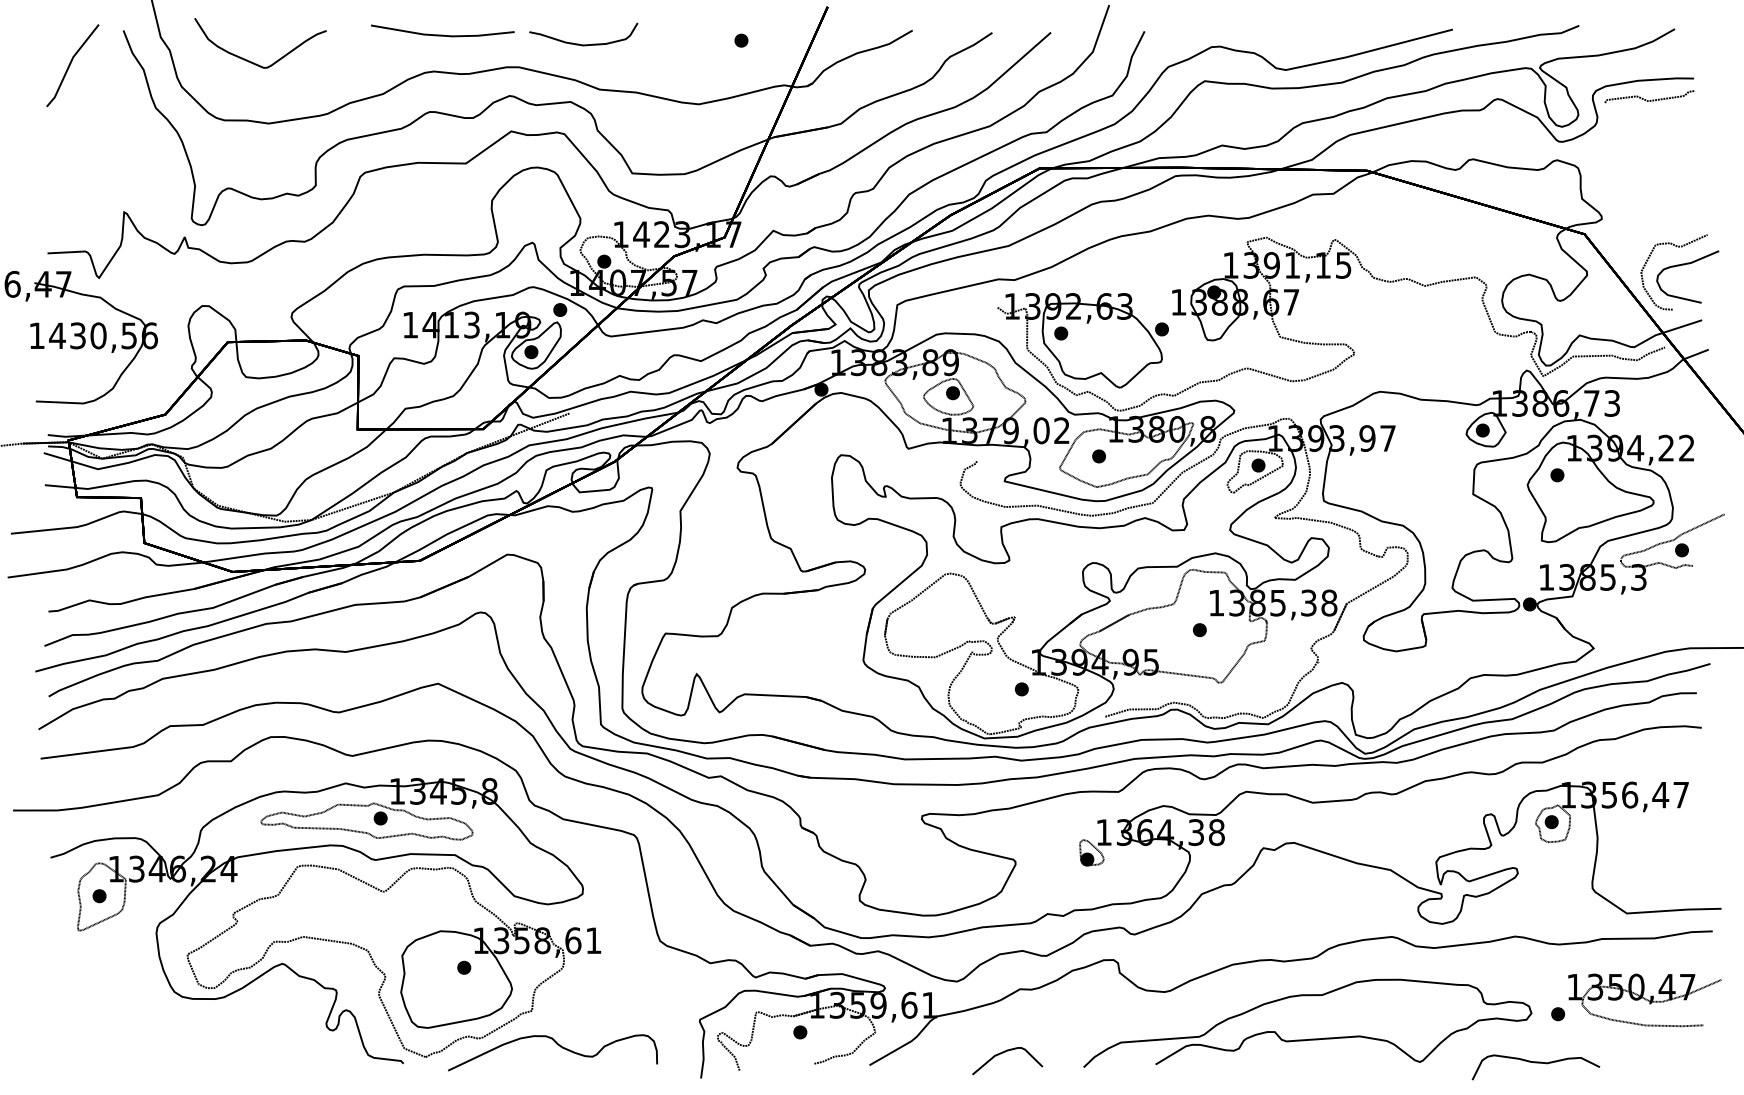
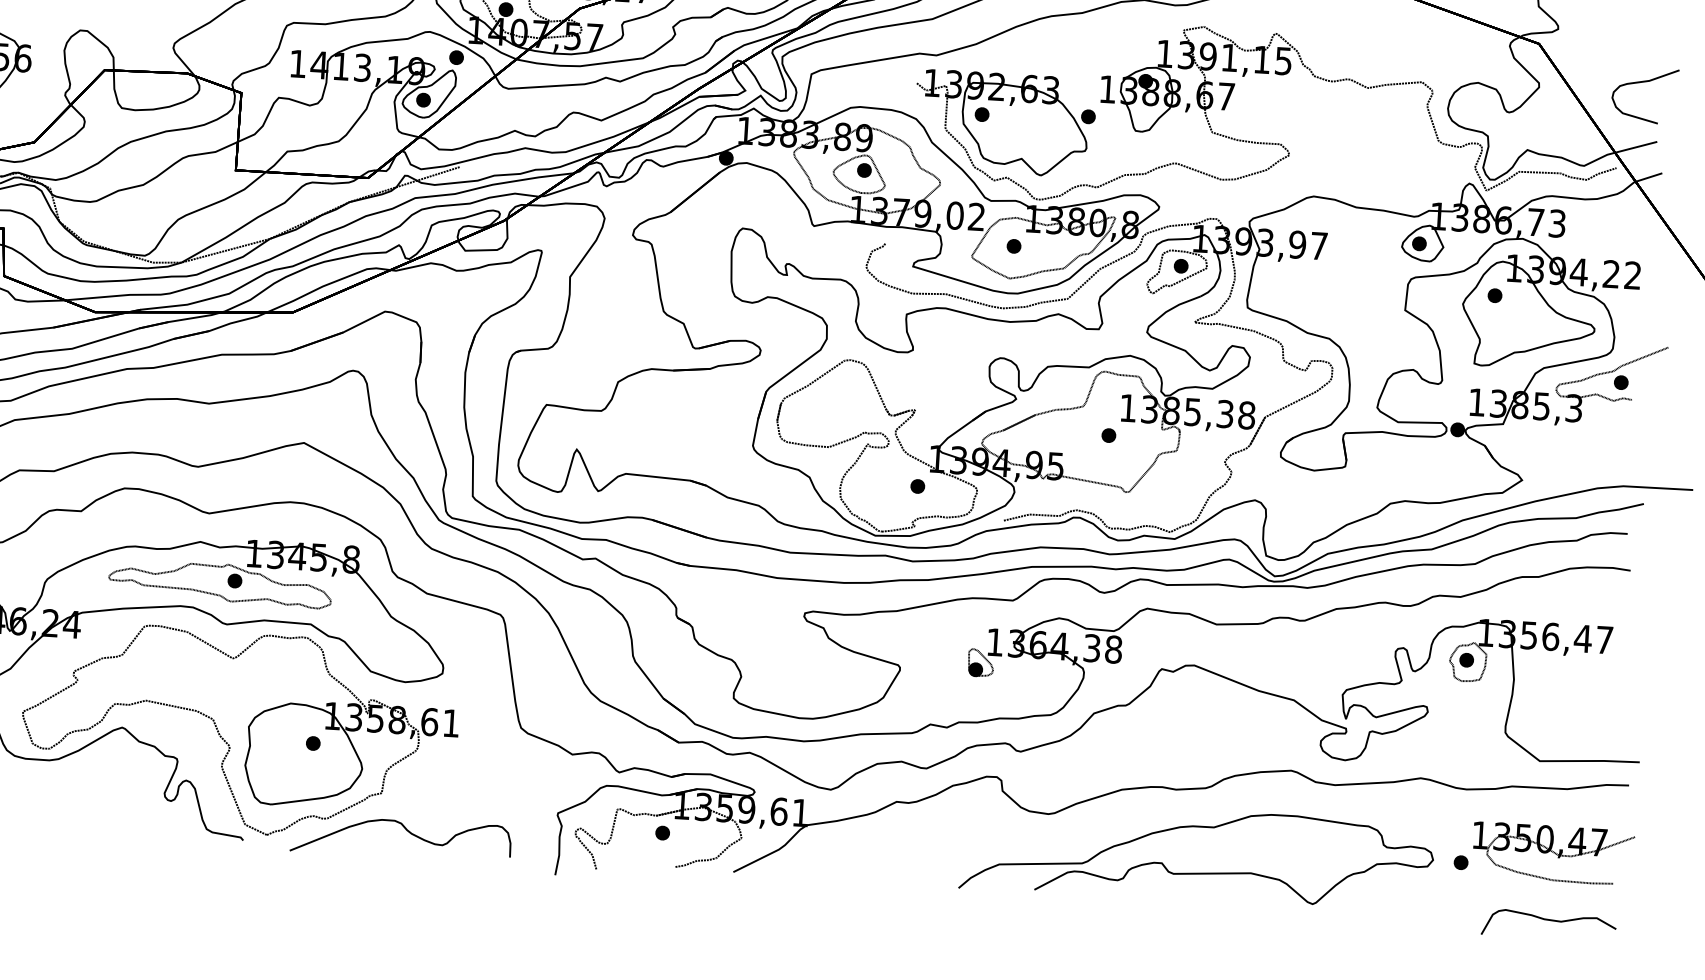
curve: (1676, 247) -> (1634, 63), removed
curve: (1003, 1053) -> (875, 868), removed
curve: (1535, 1063) -> (1548, 921), moved

